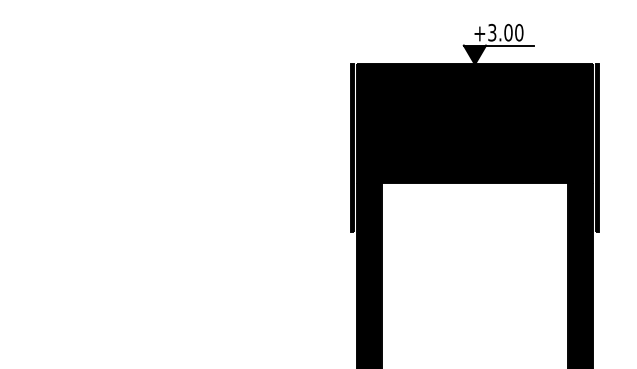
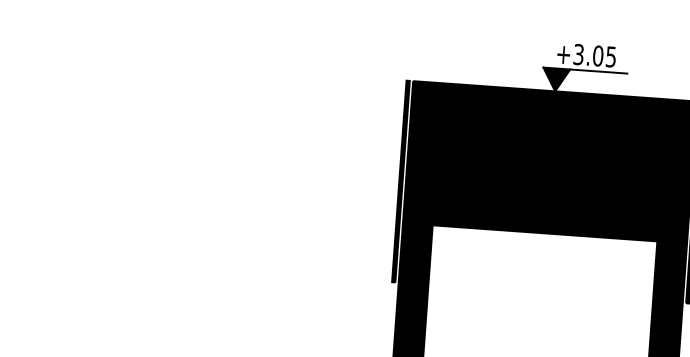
text: (519, 32) -> (611, 56), +3.00 -> +3.05

